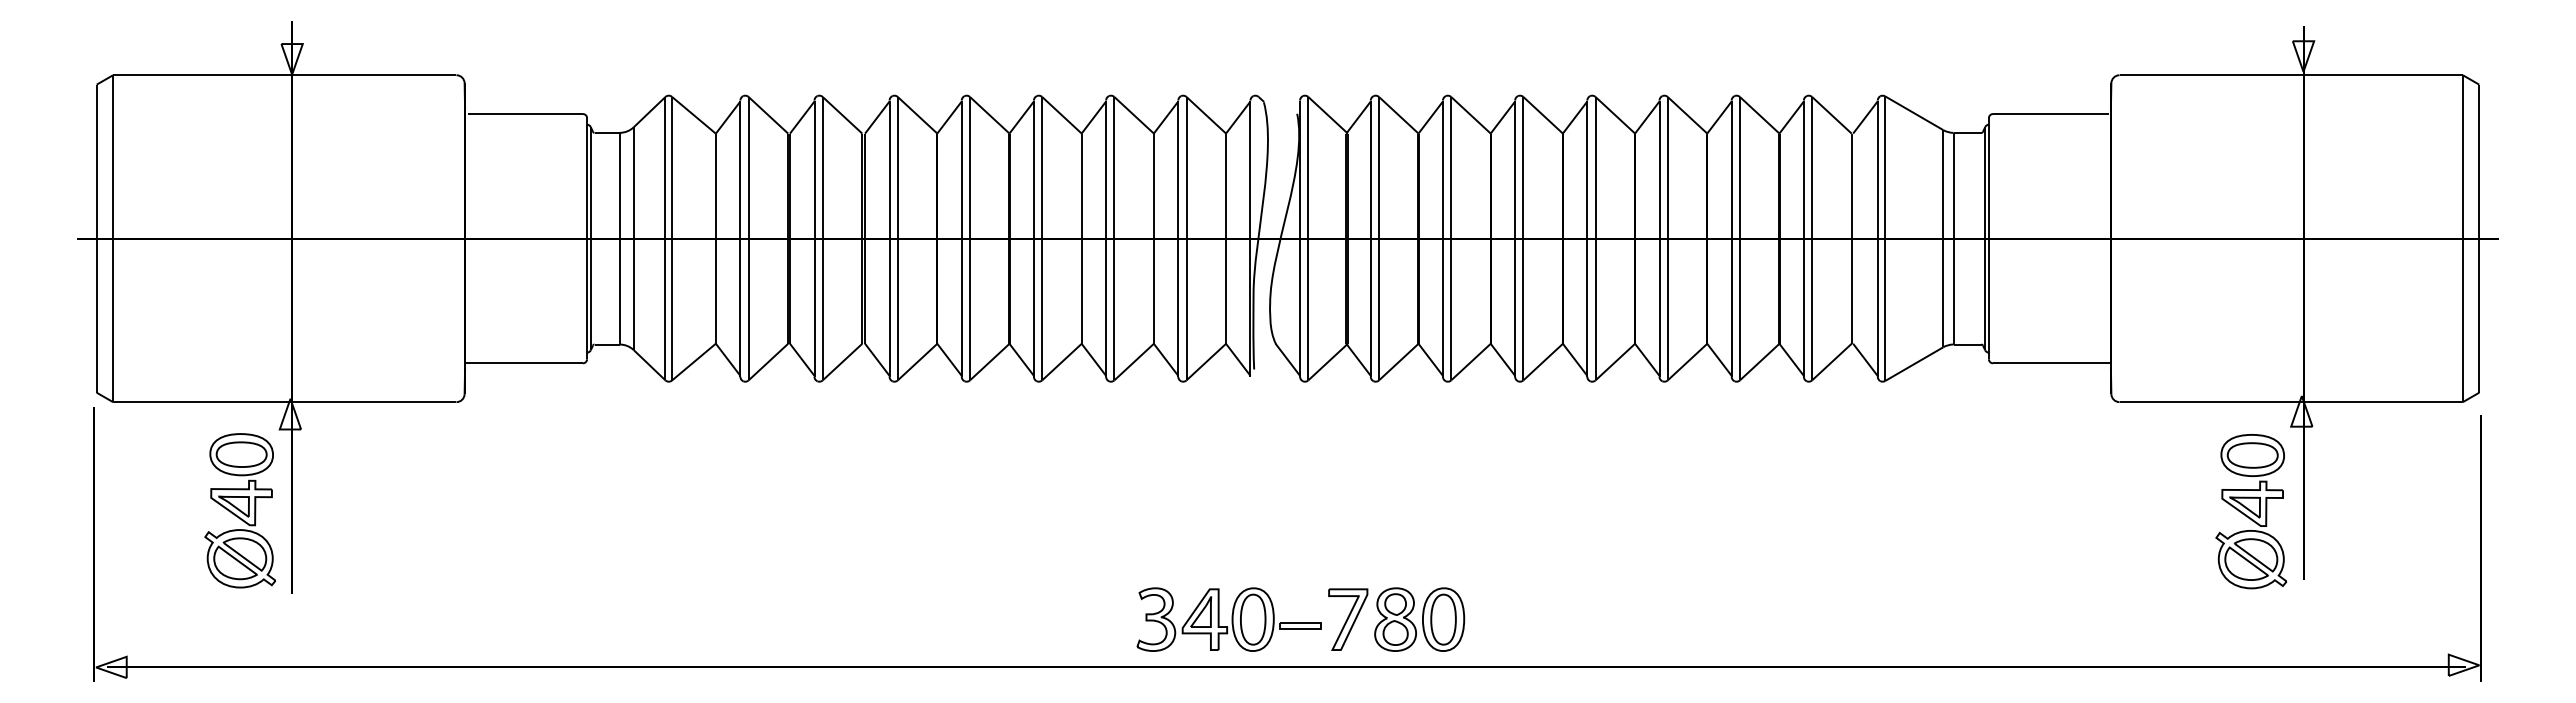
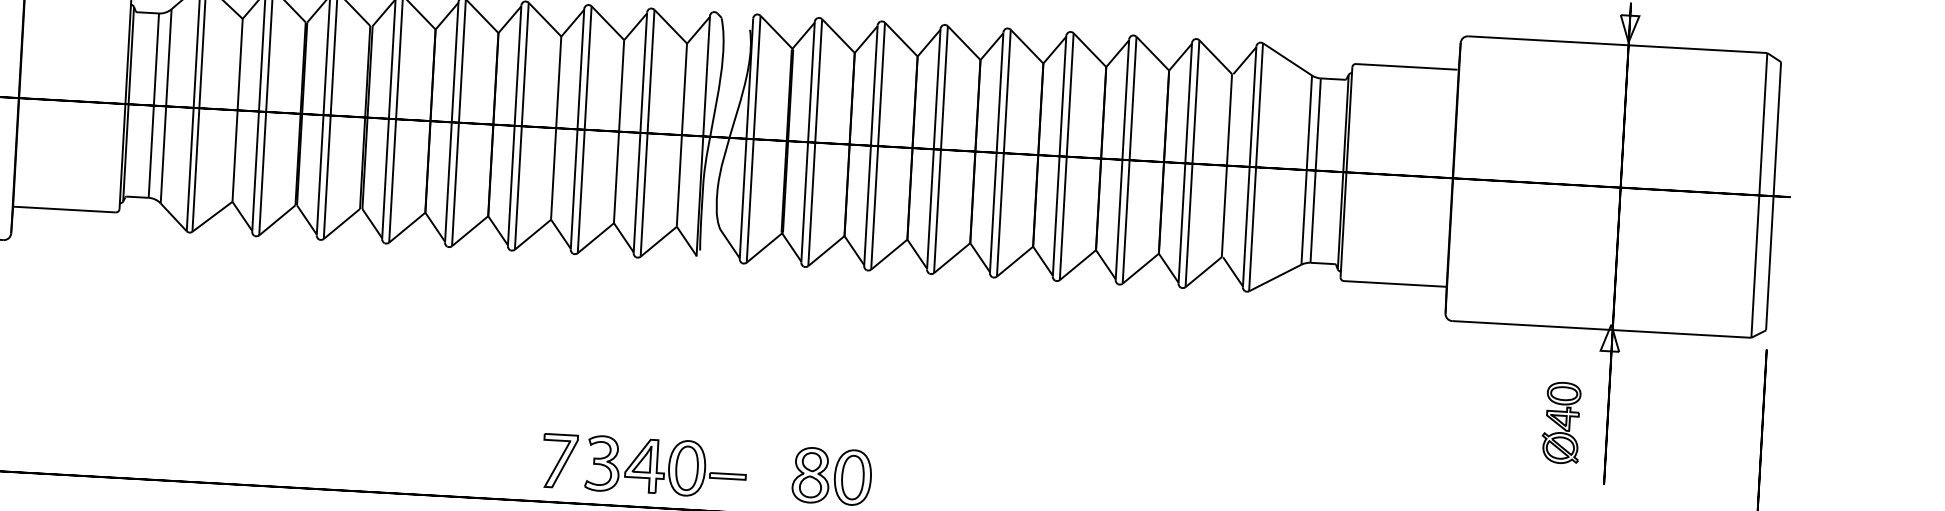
part: (2251, 511) -> (1561, 422), size x0.6
part: (1348, 619) -> (560, 461), moved

